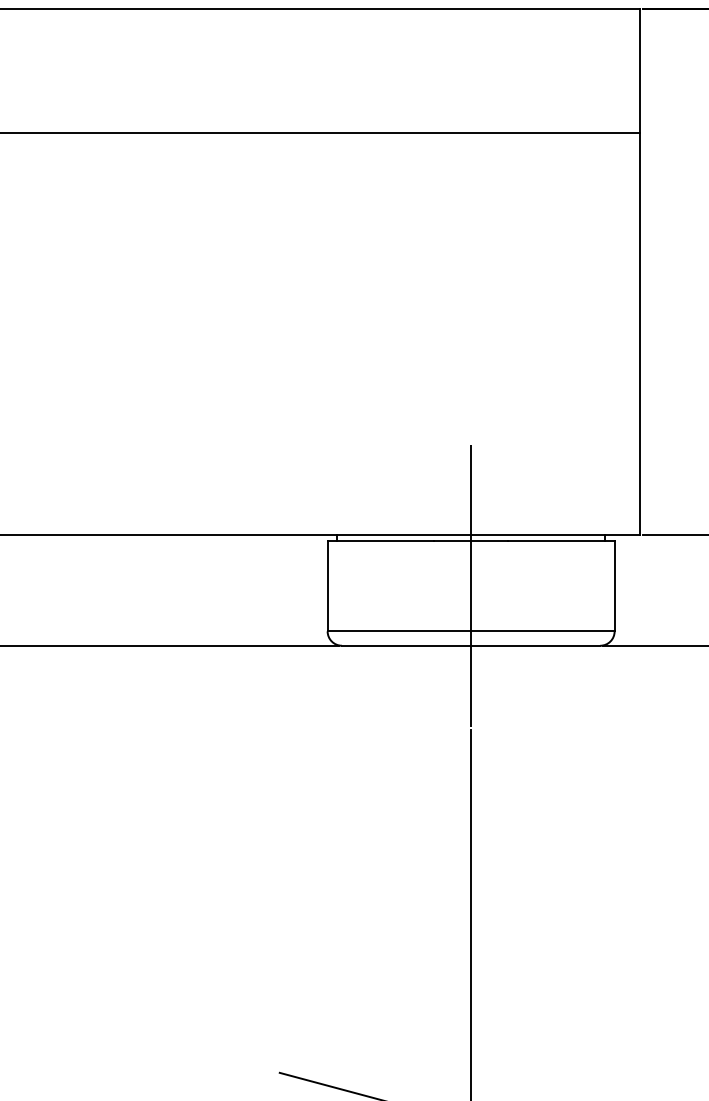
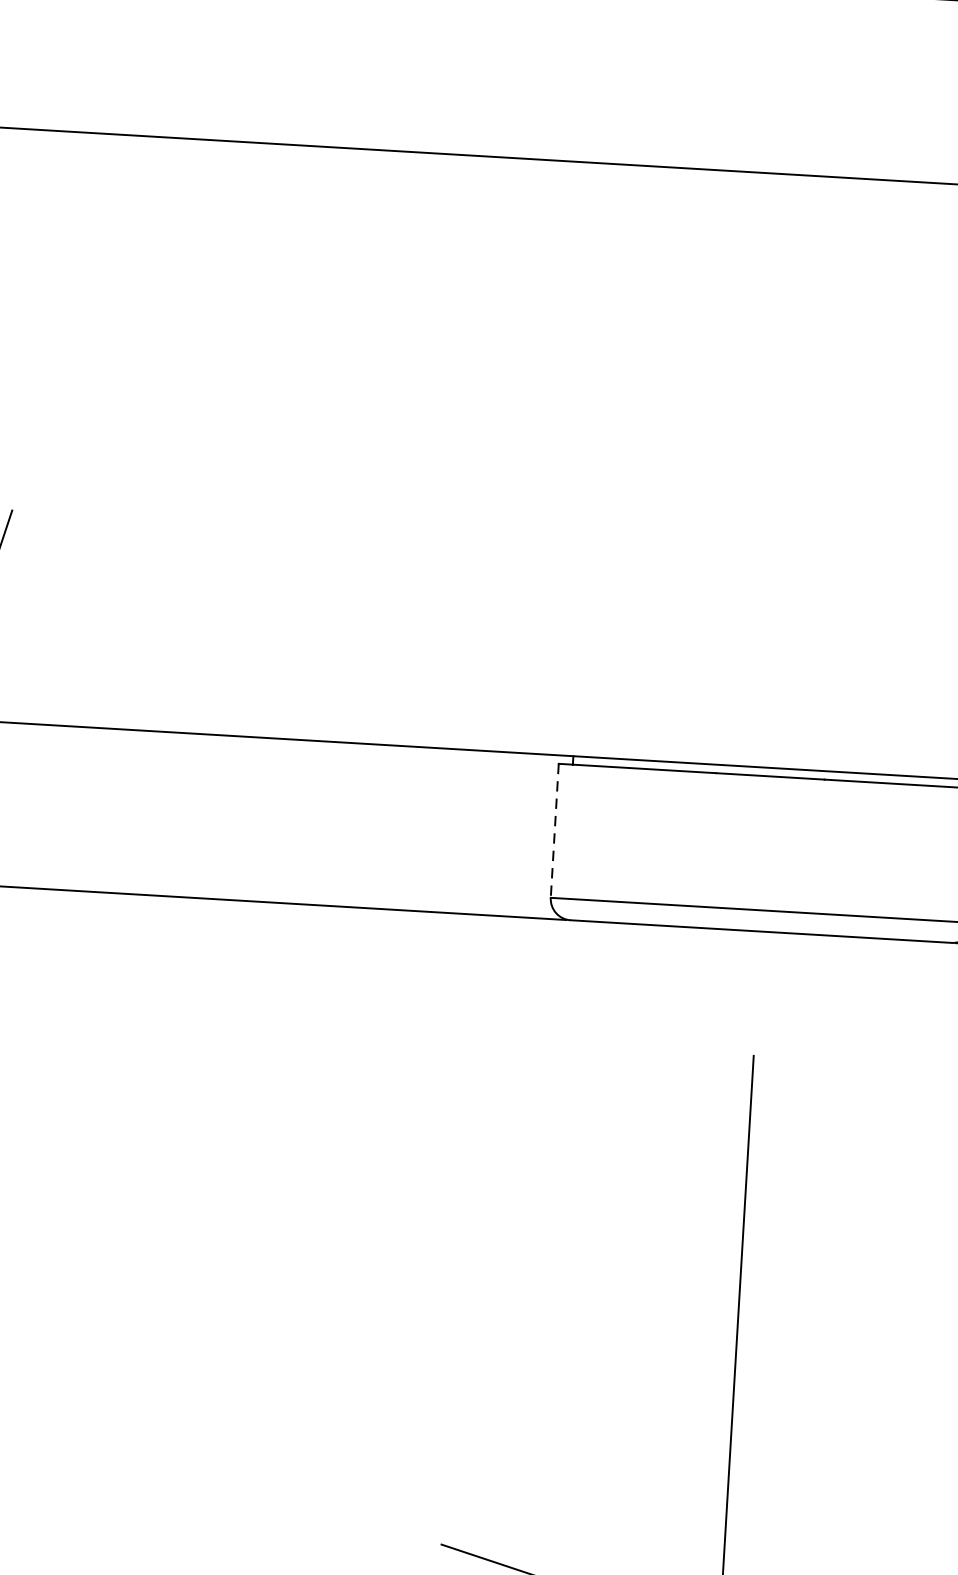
line: (471, 585) -> (766, 842), removed
line: (327, 586) -> (554, 831), solid -> dashed

